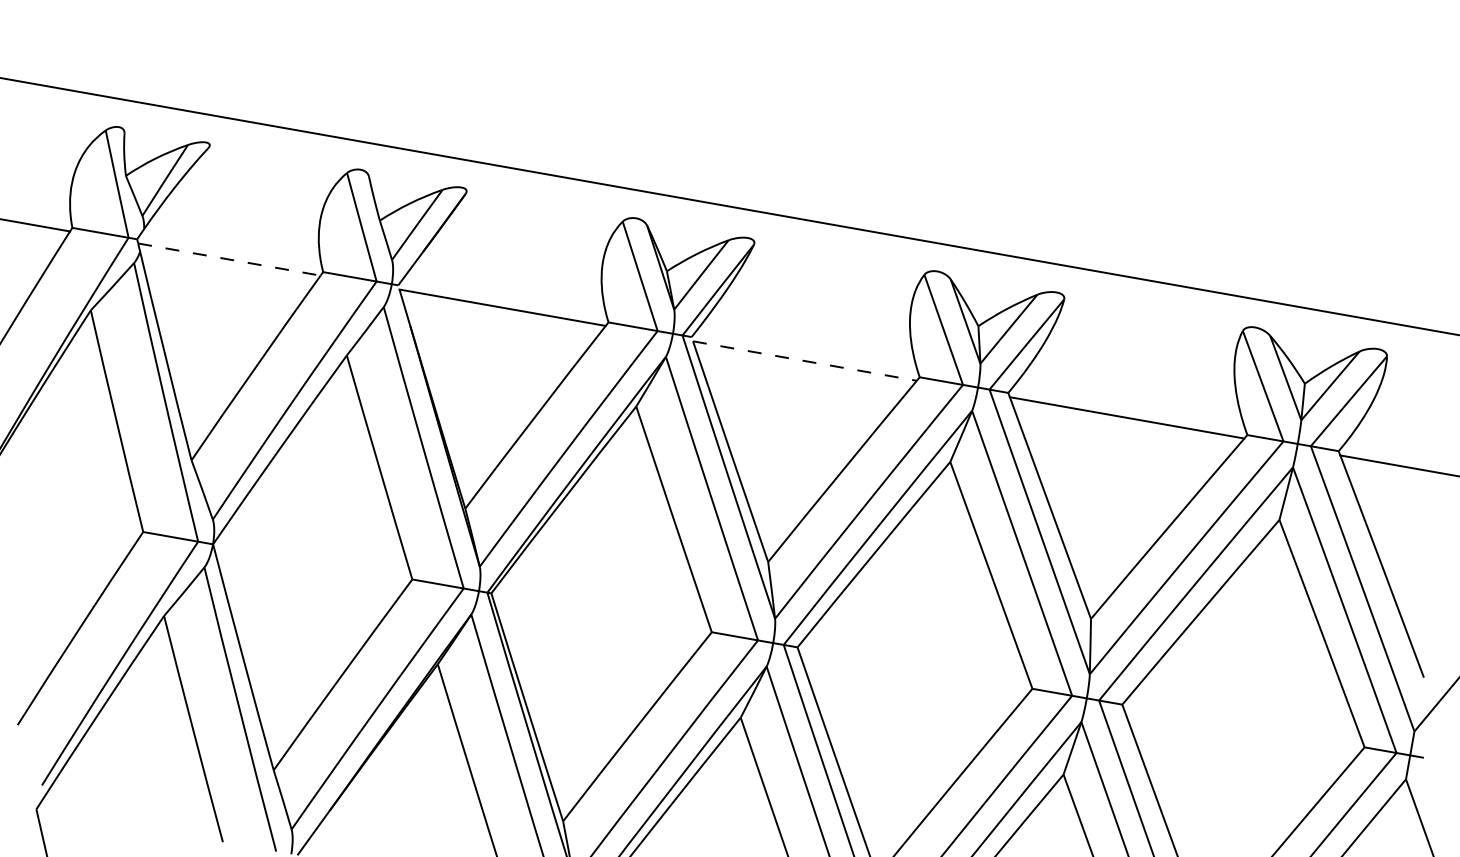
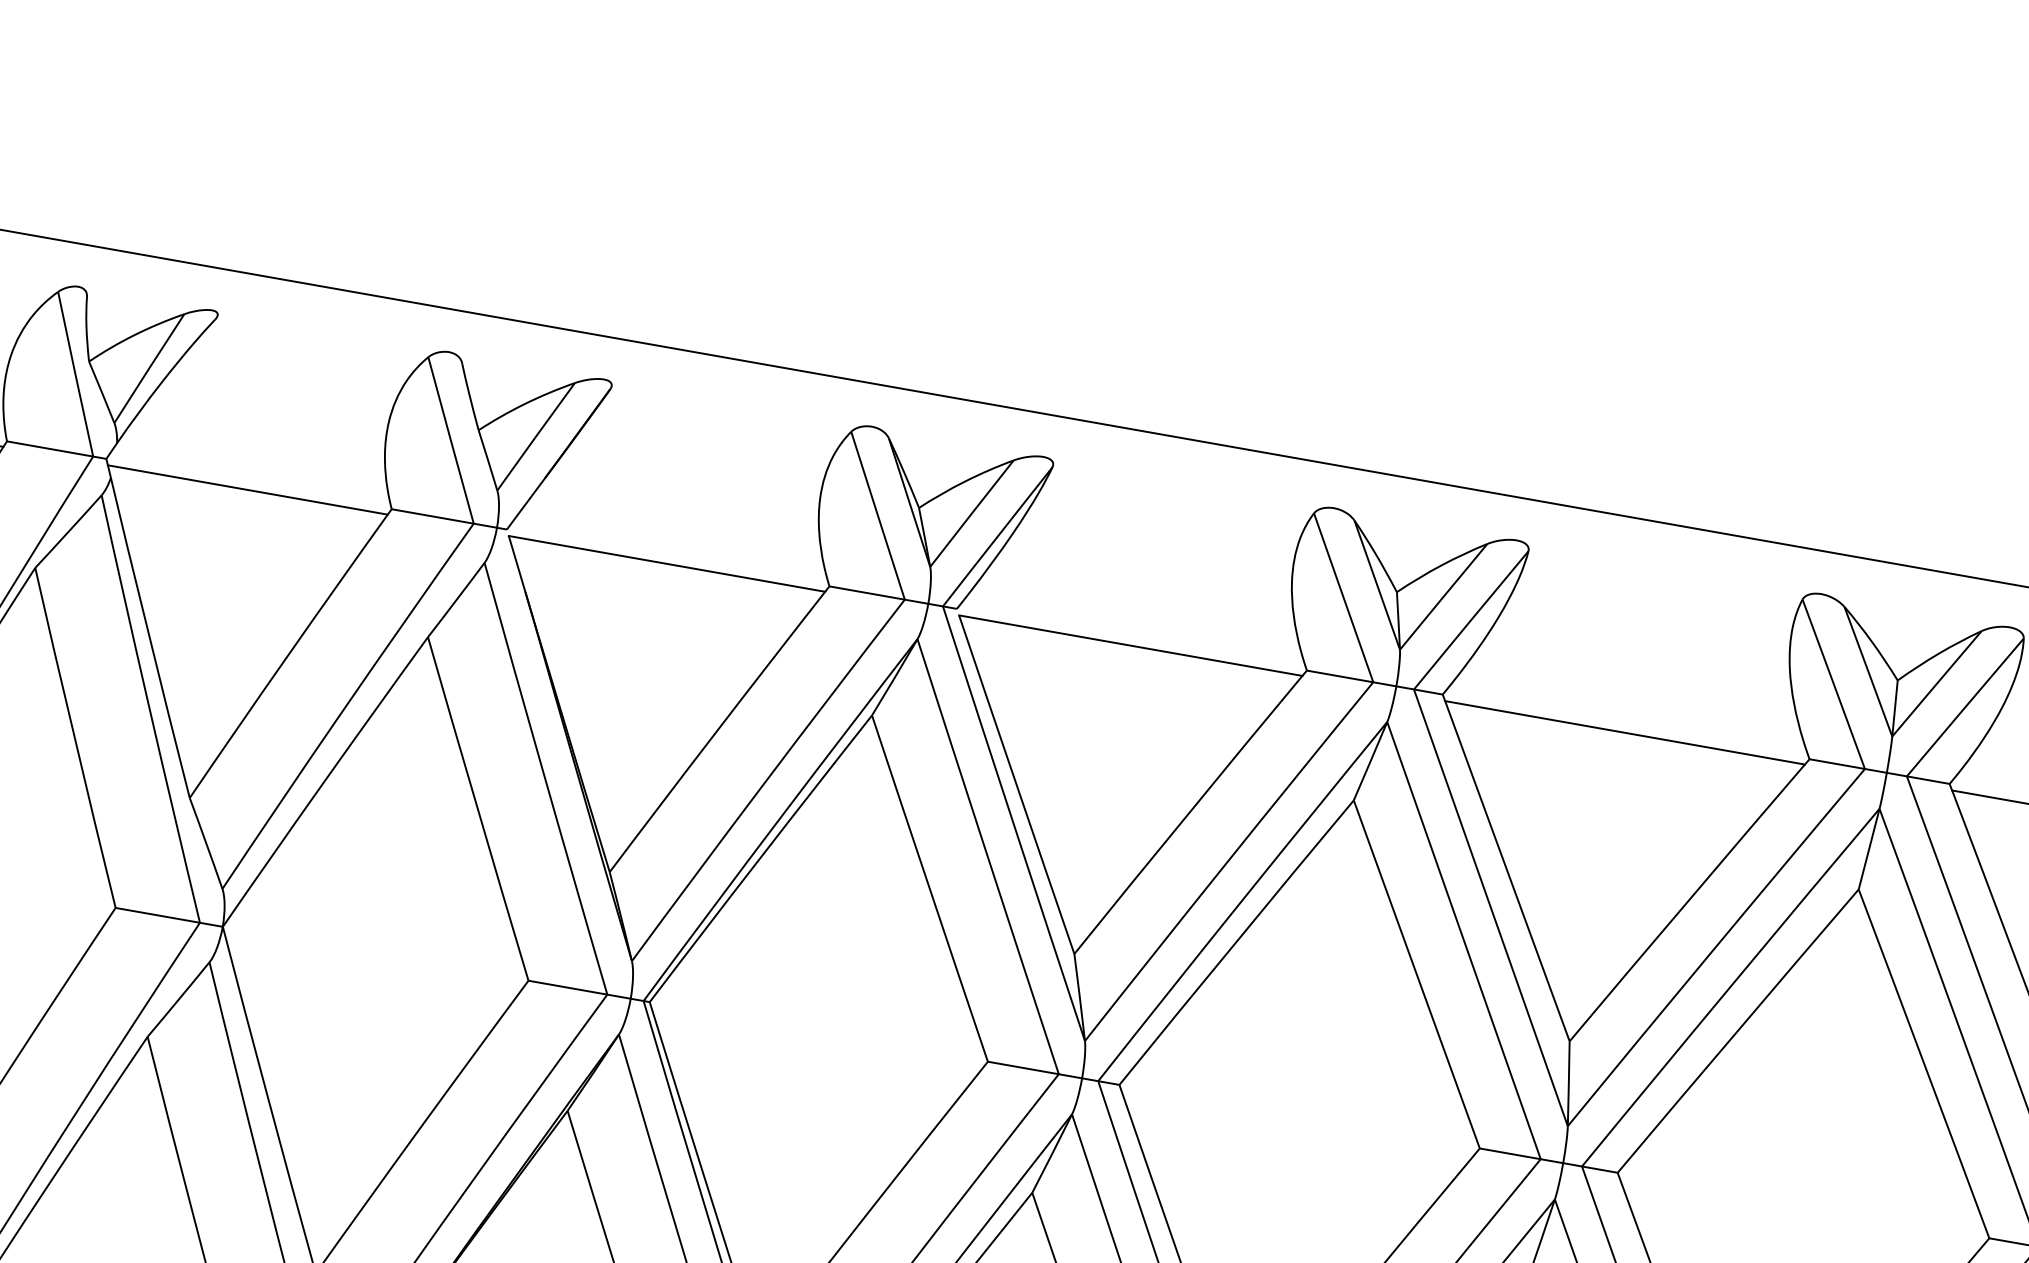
line: (229, 259) -> (247, 489), dashed -> solid
line: (804, 361) -> (1130, 646), dashed -> solid

